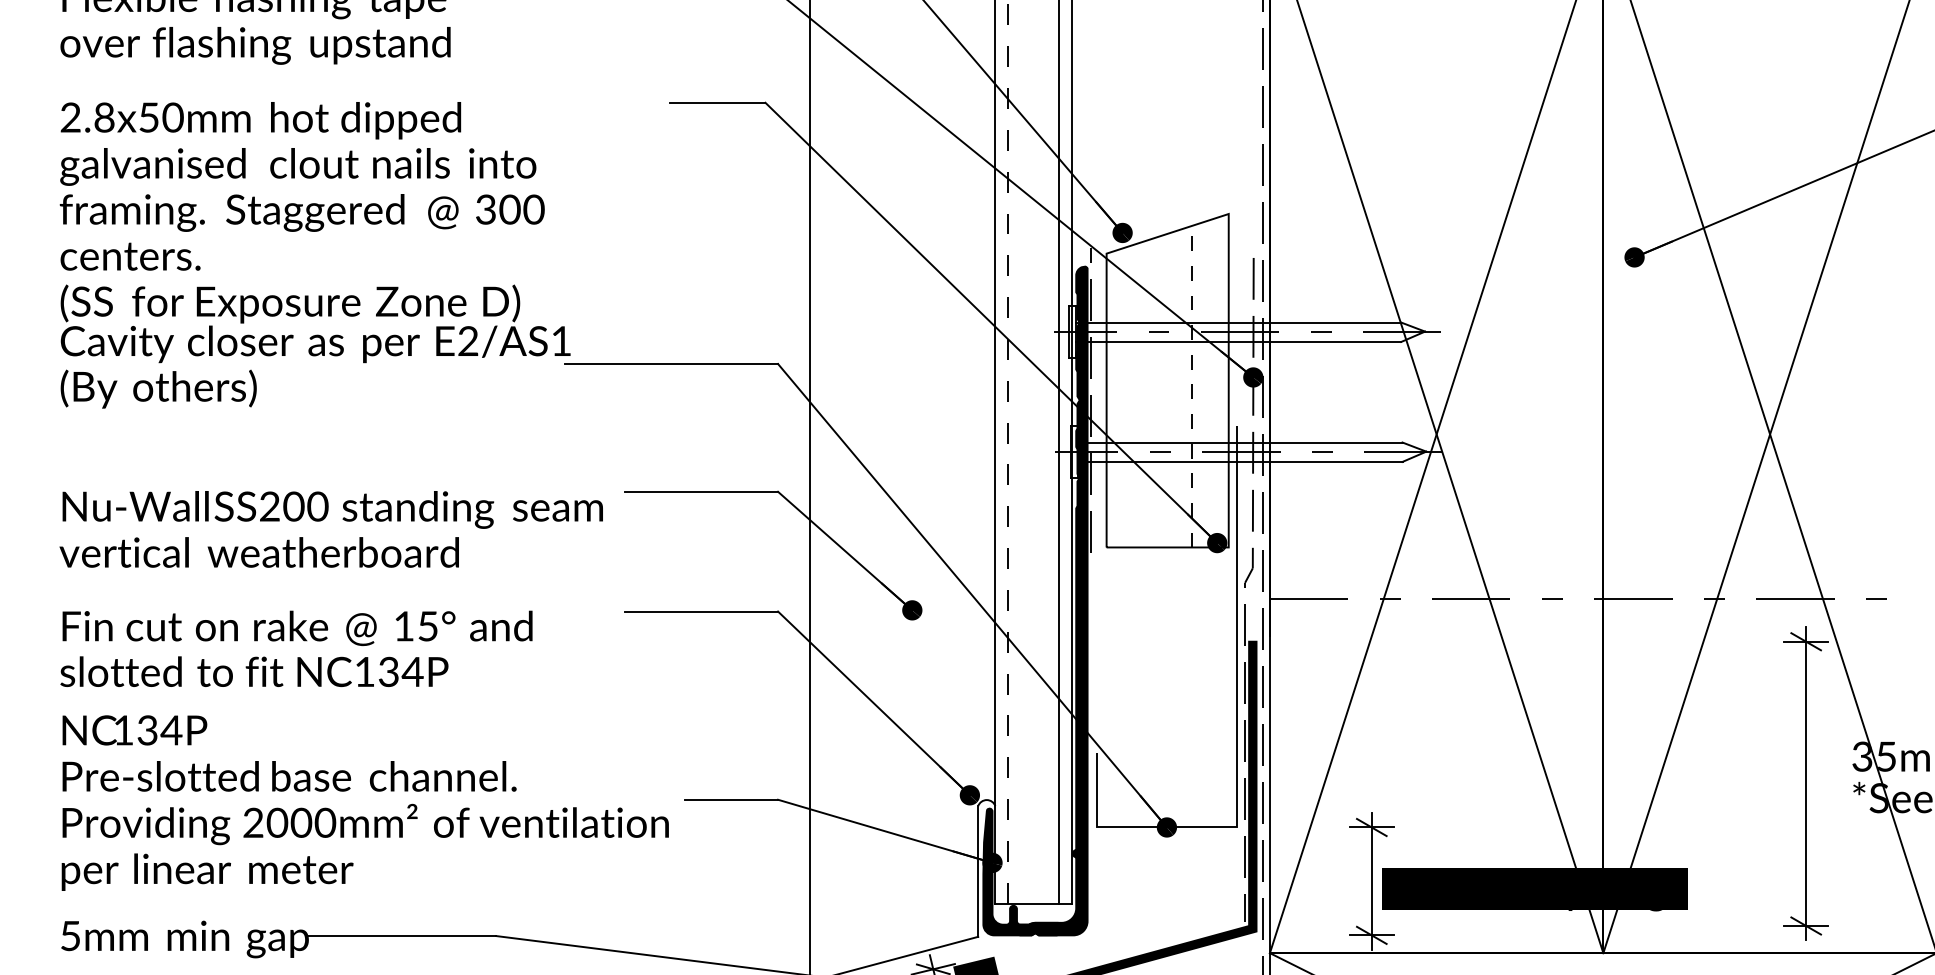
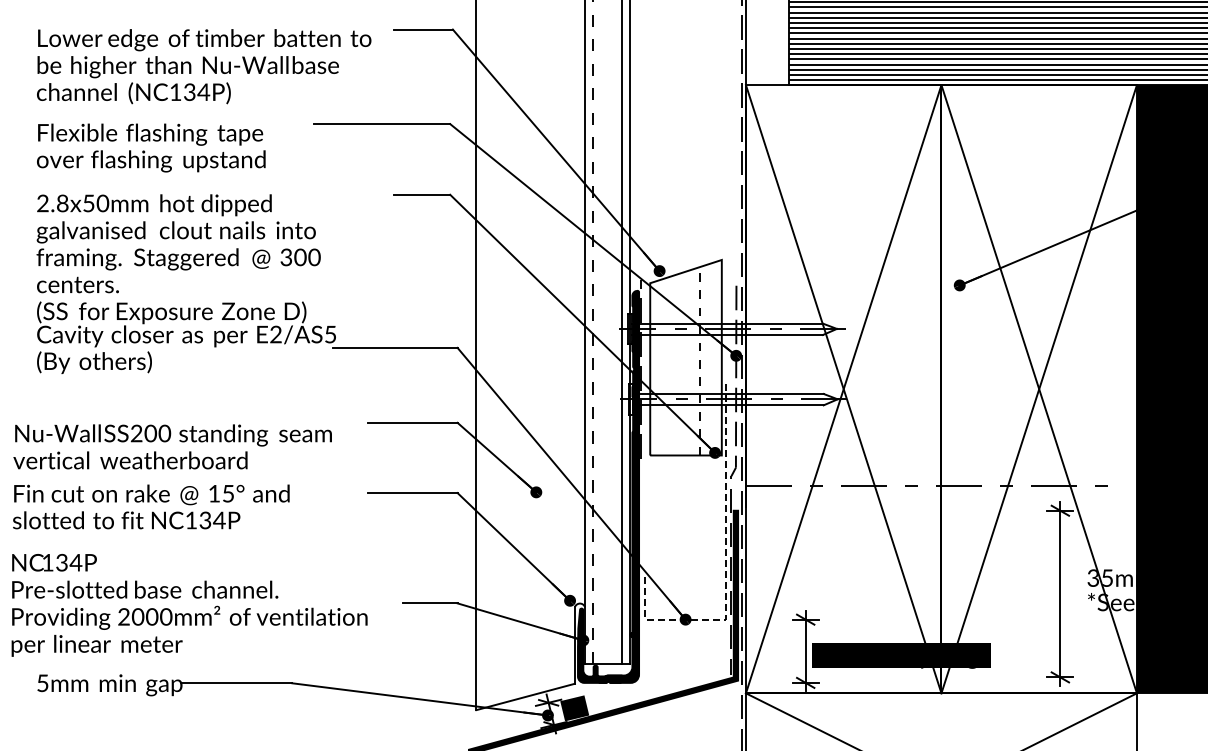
text: (561, 341) -> (330, 334), E2/AS1 -> E2/AS5
text: (330, 528) -> (172, 446), moved
text: (296, 648) -> (151, 506), moved
line: (1236, 735) -> (726, 565), solid -> dashed
text: (365, 803) -> (189, 605), moved

